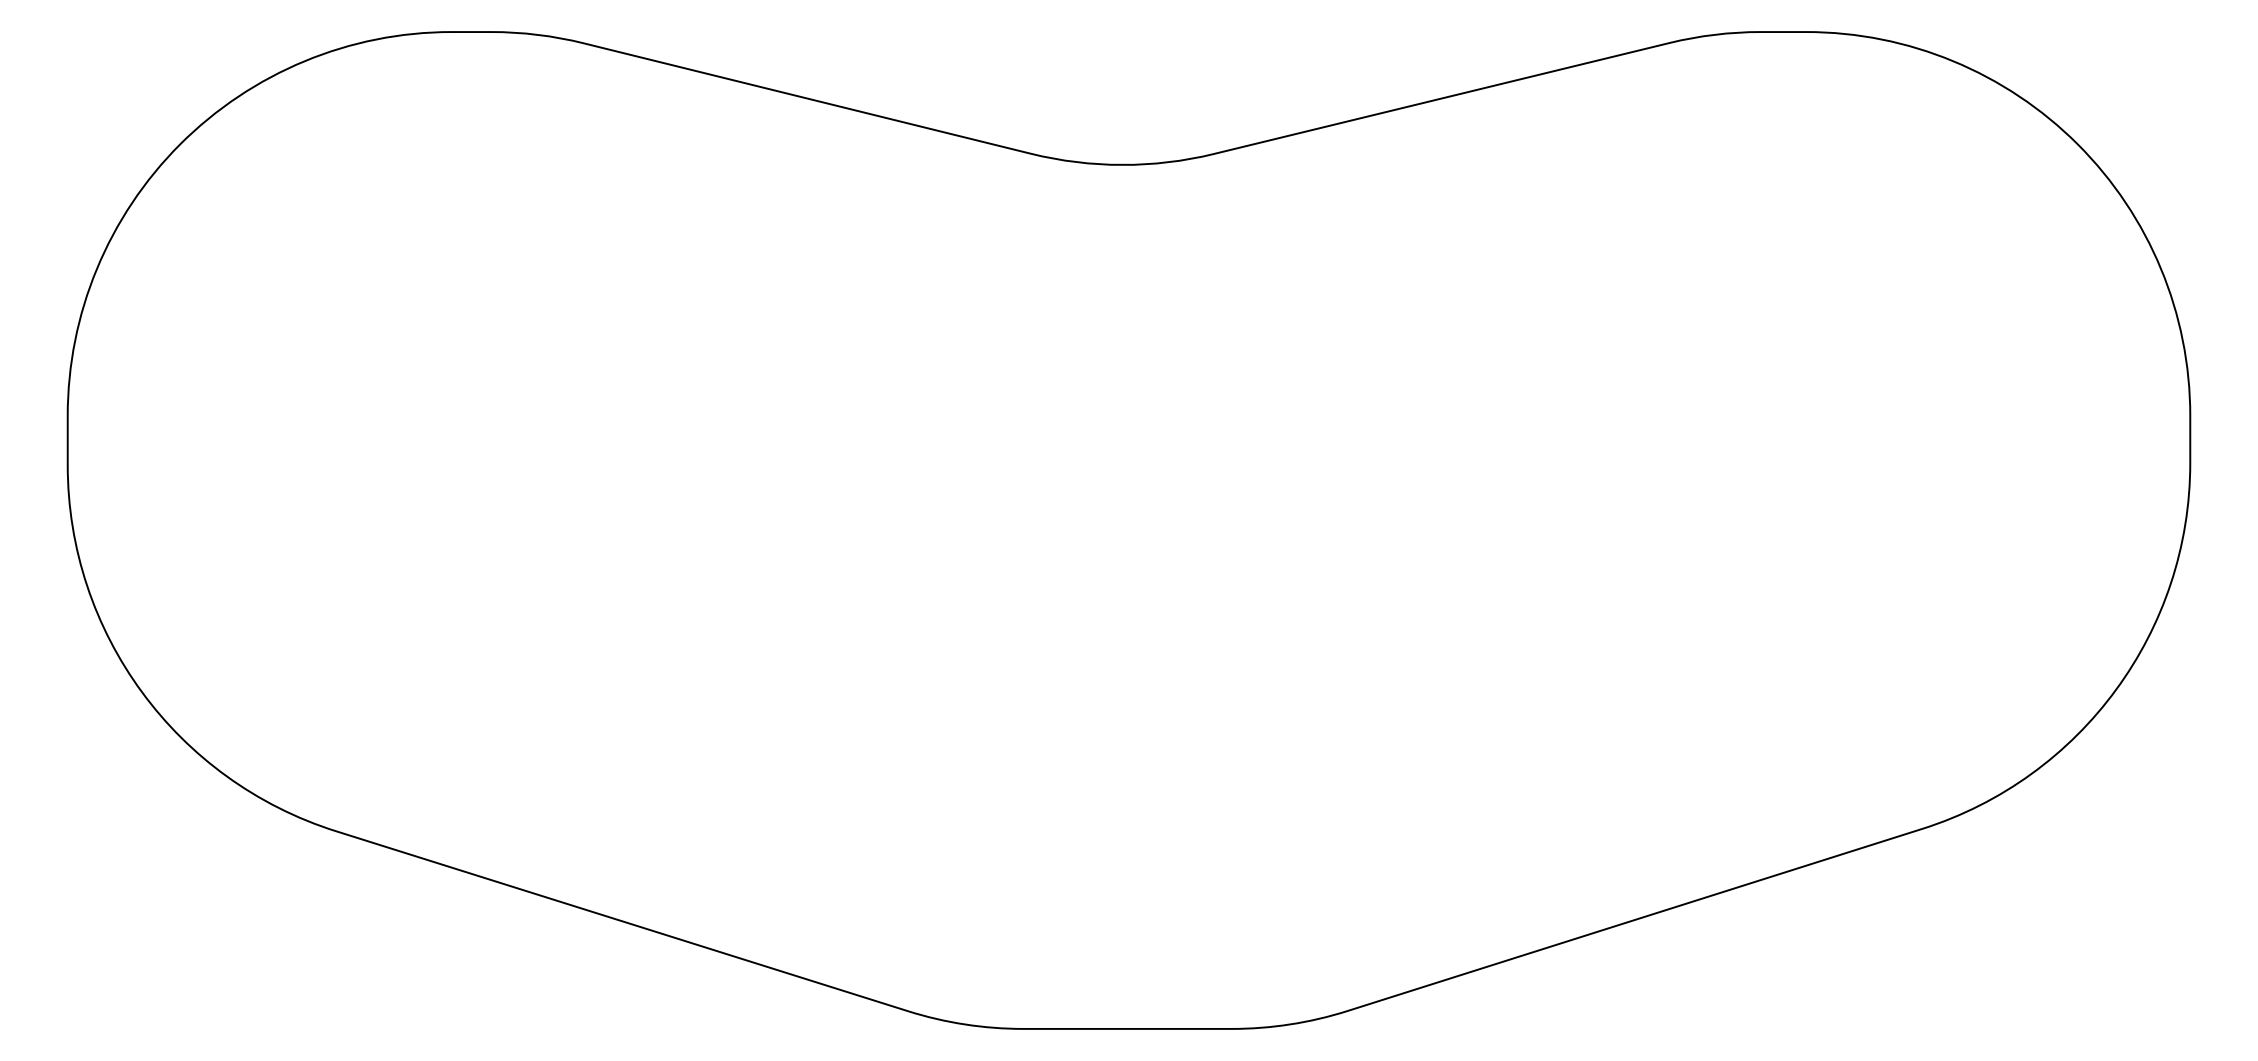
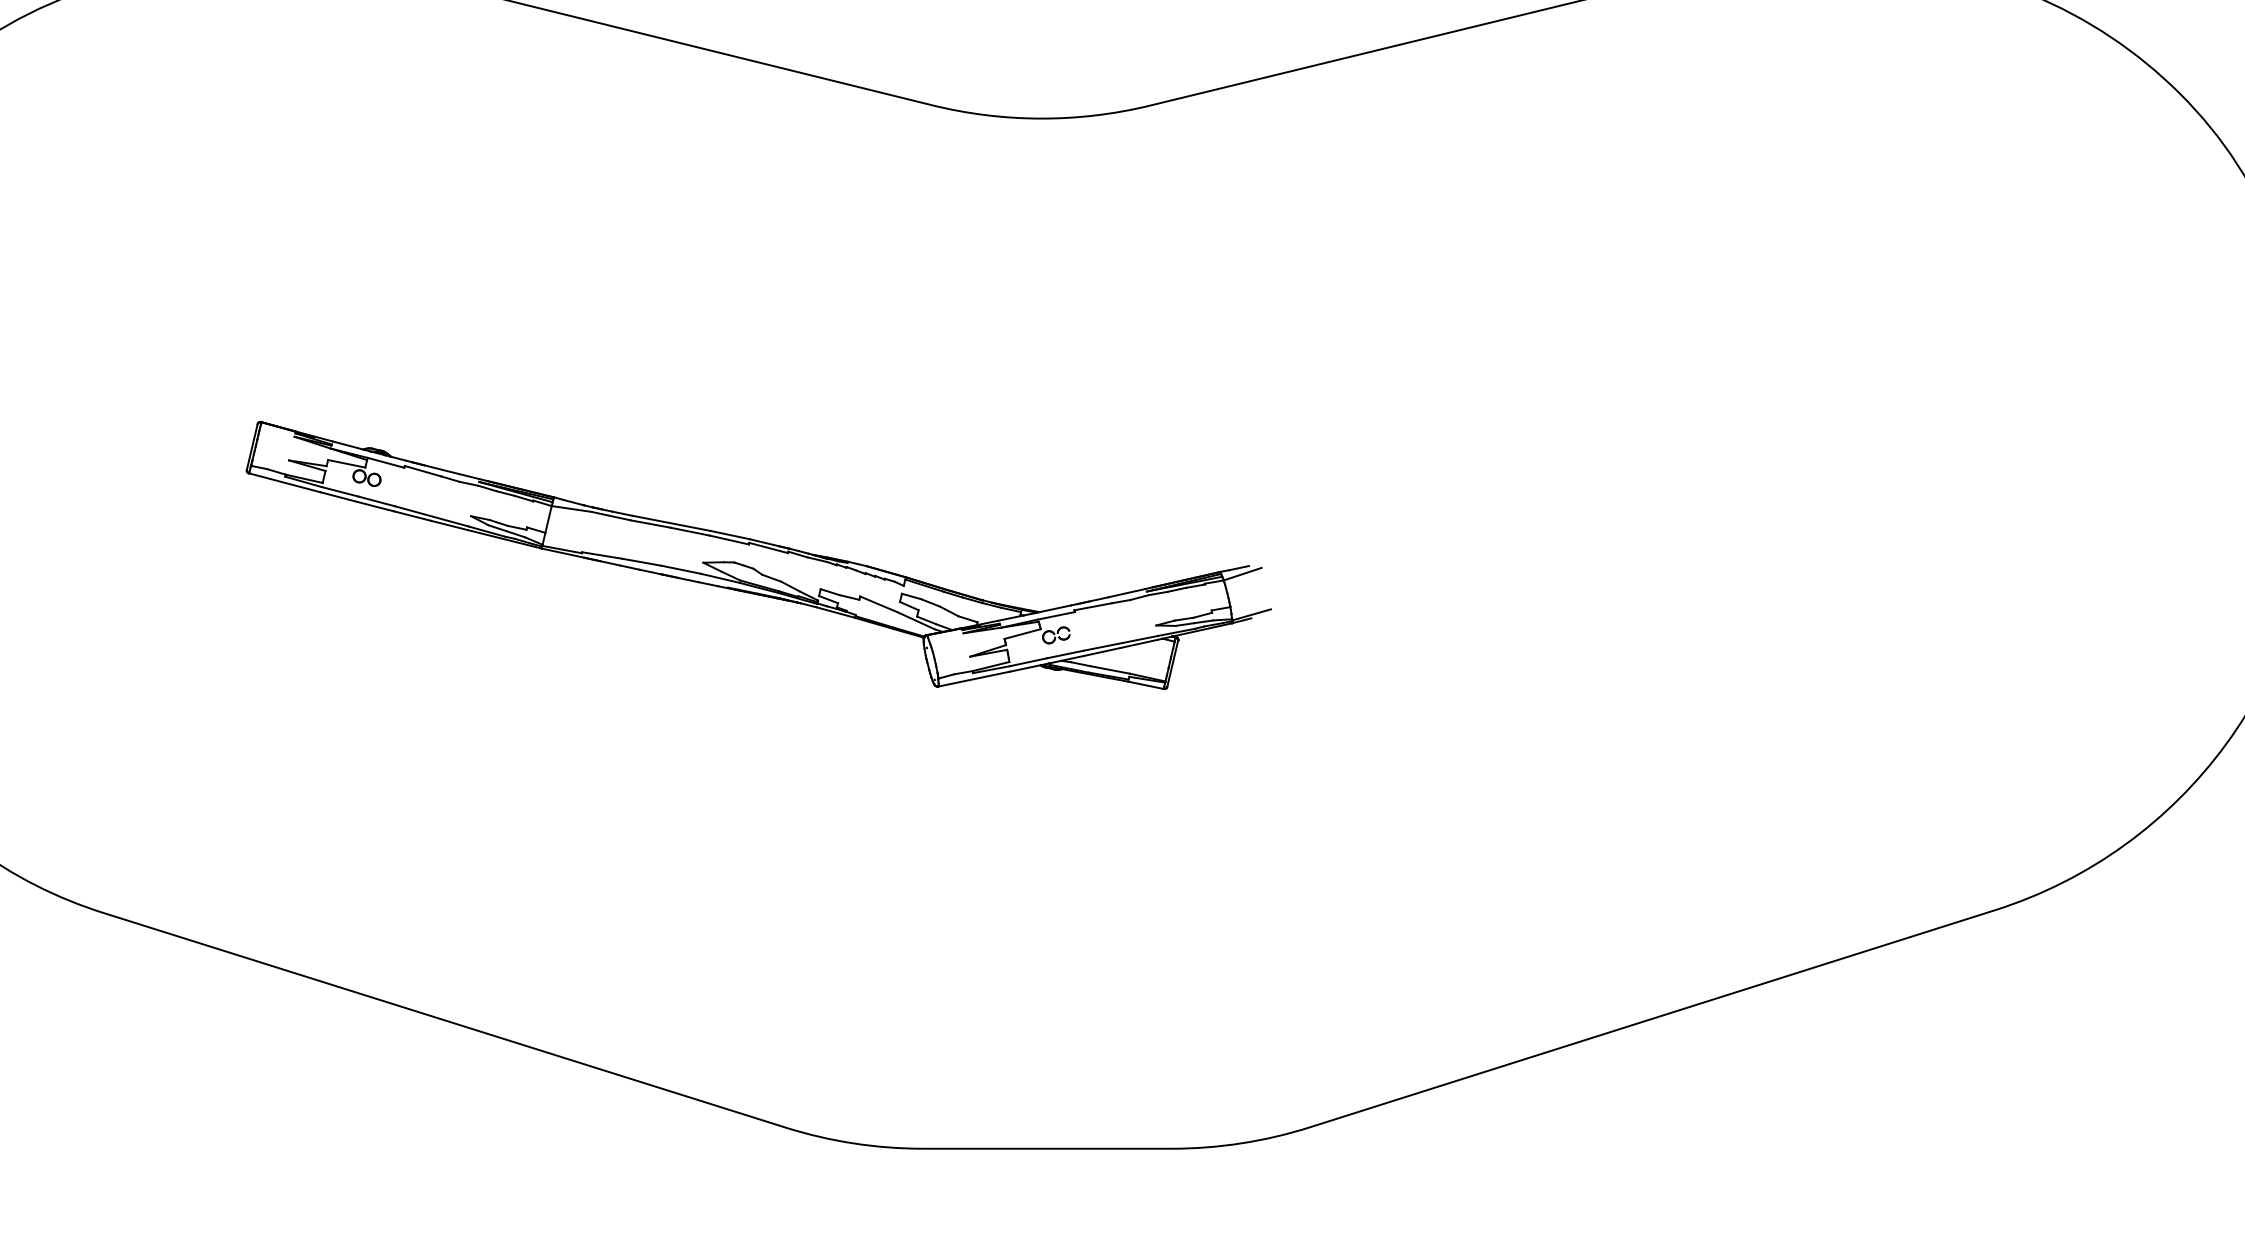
part: (885, 531) -> (758, 555), added

